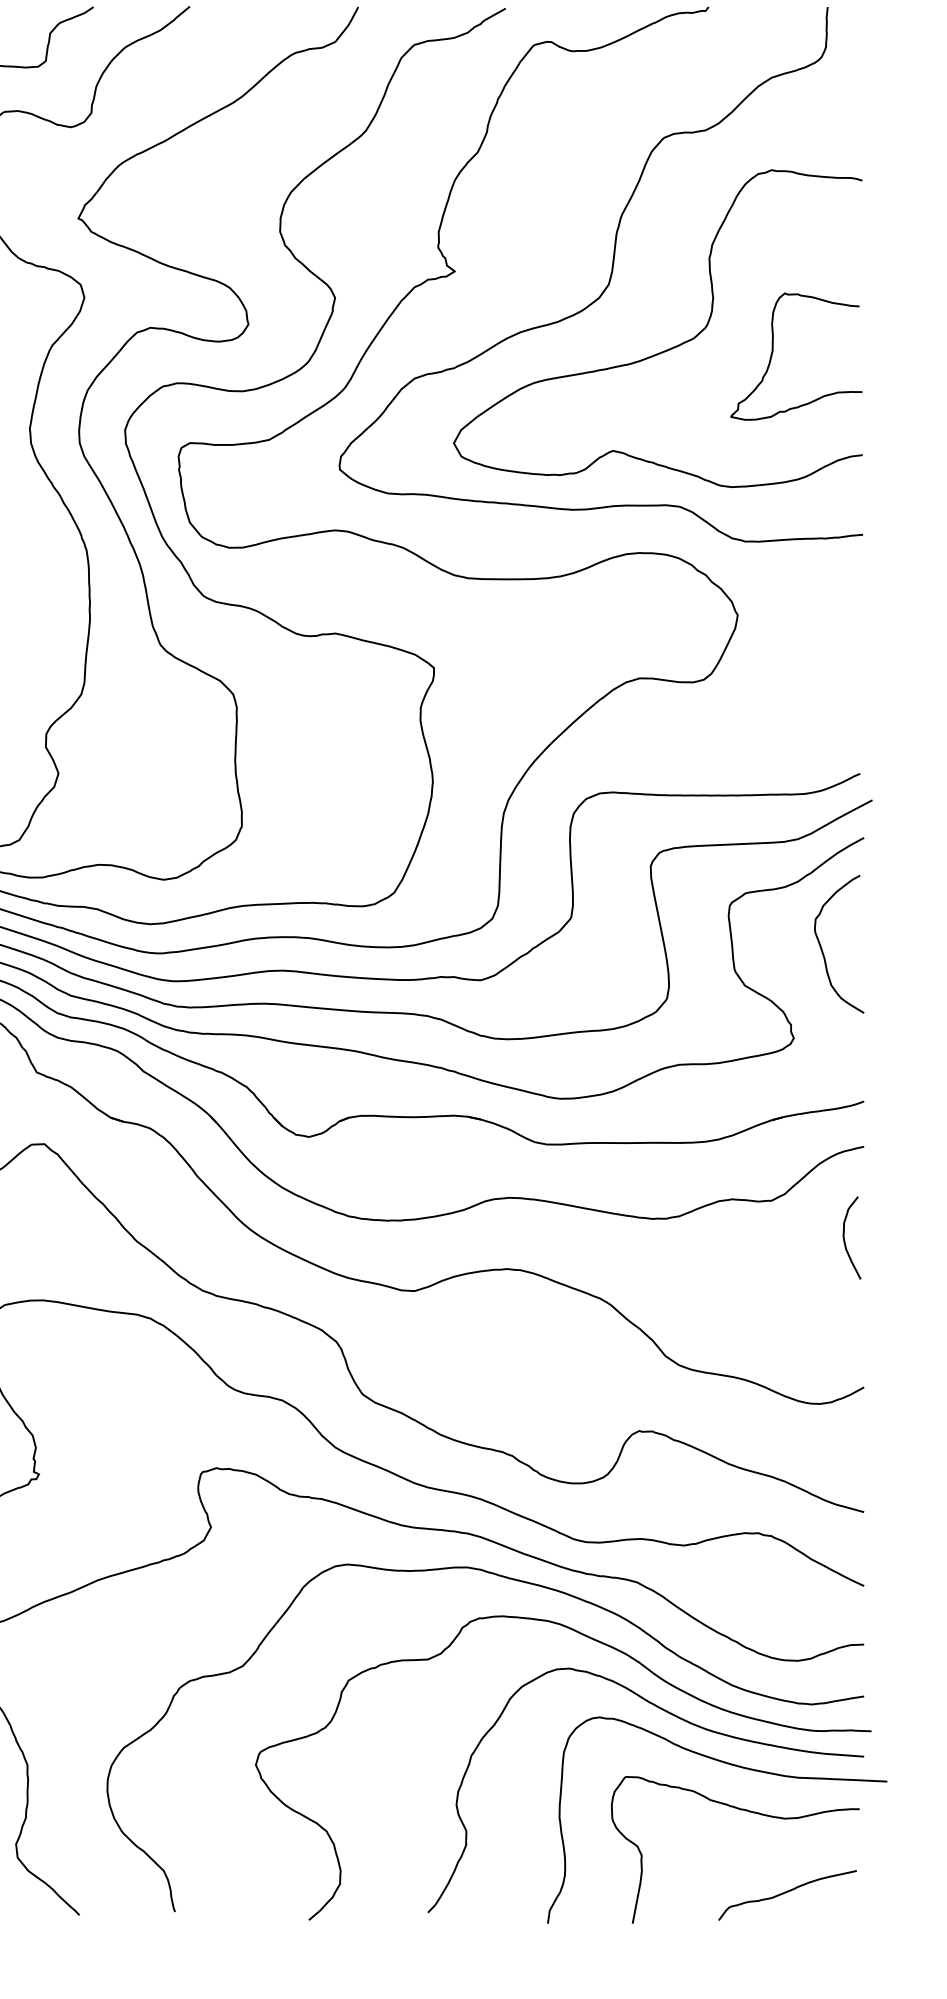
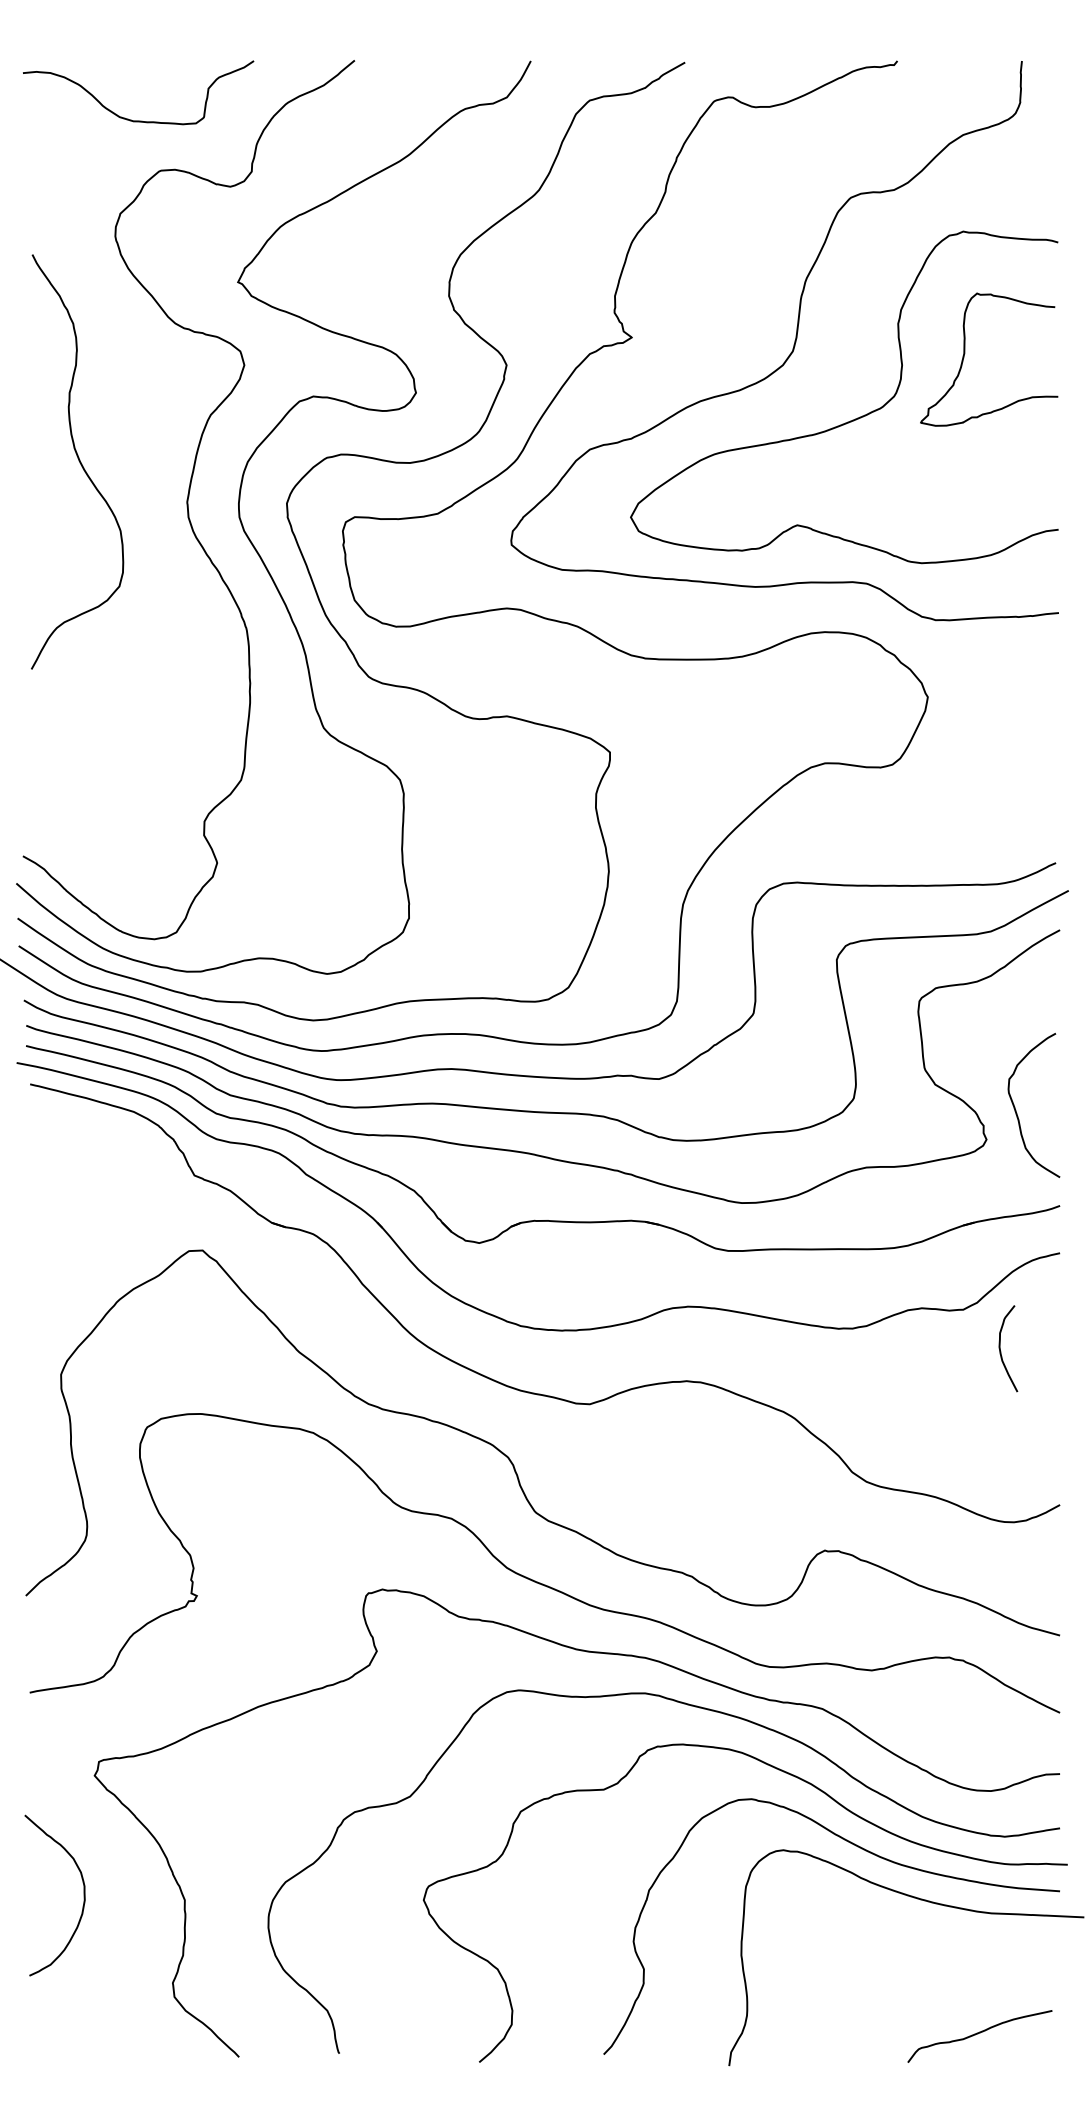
curve: (773, 350) -> (965, 353), moved
curve: (822, 949) -> (1016, 1110), moved
curve: (845, 1240) -> (1001, 1351), moved
curve: (740, 1810) -> (930, 1947), removed

